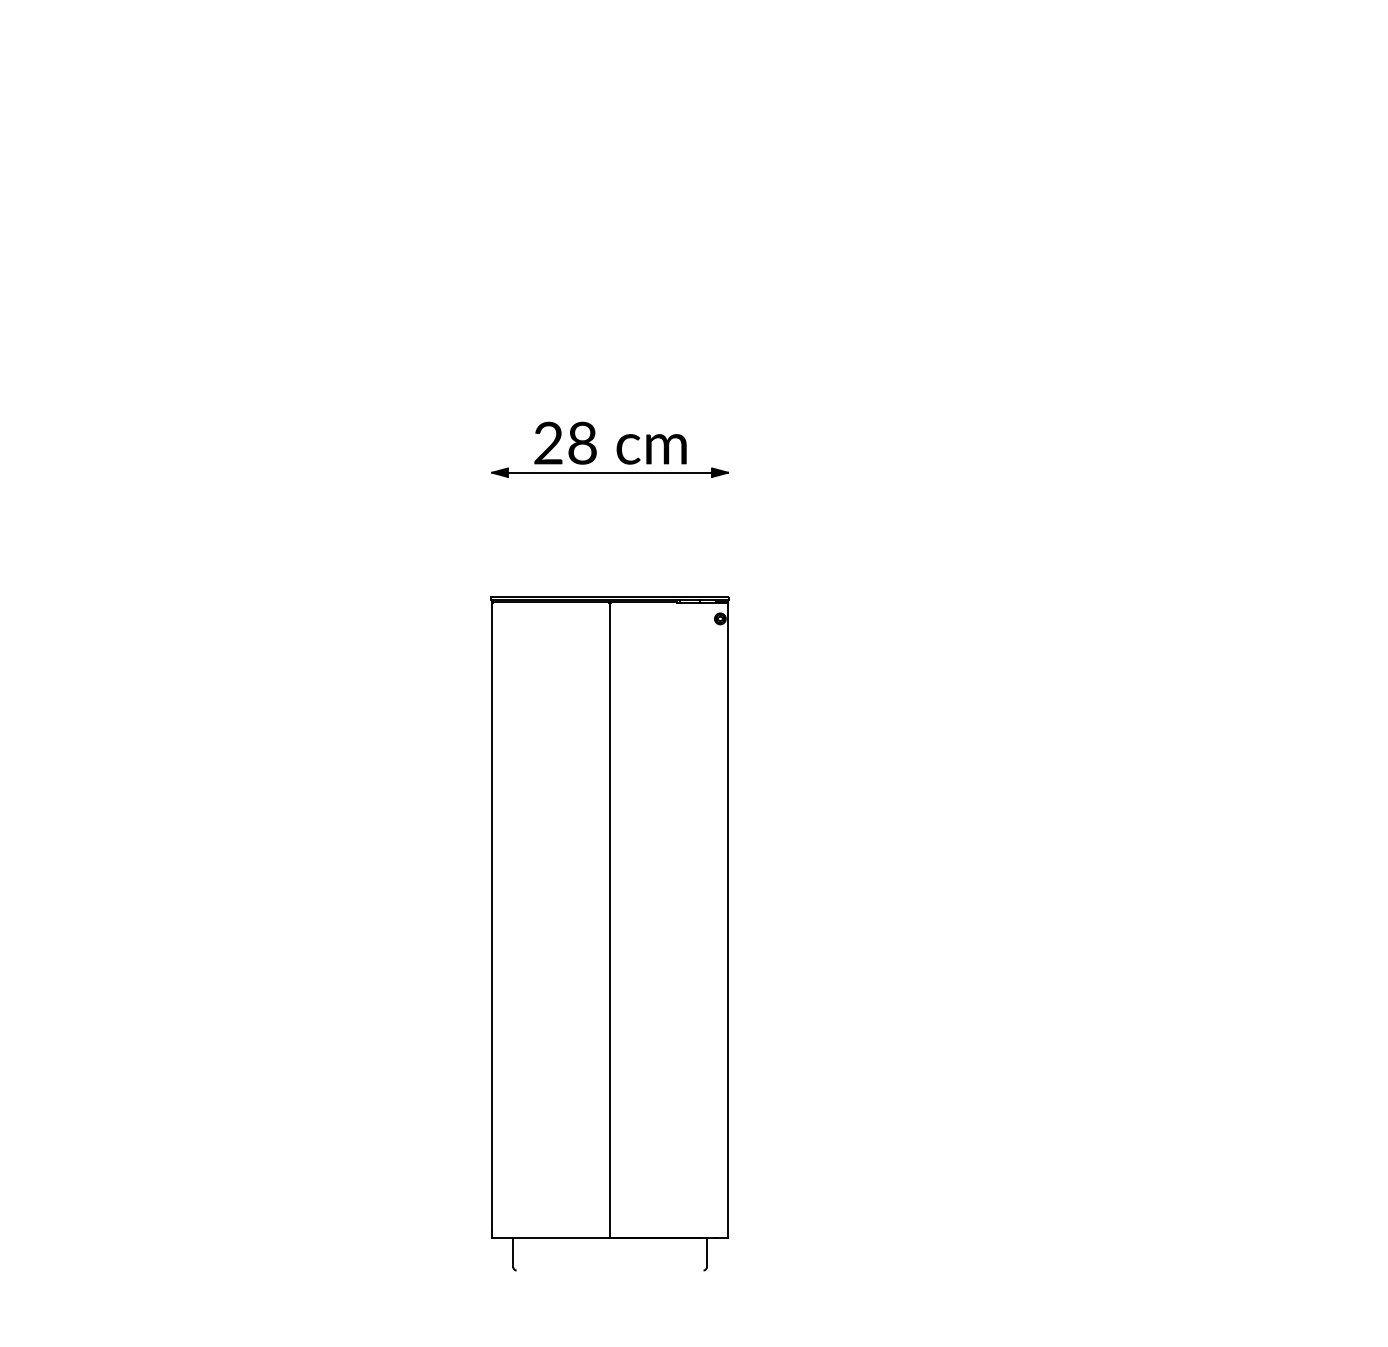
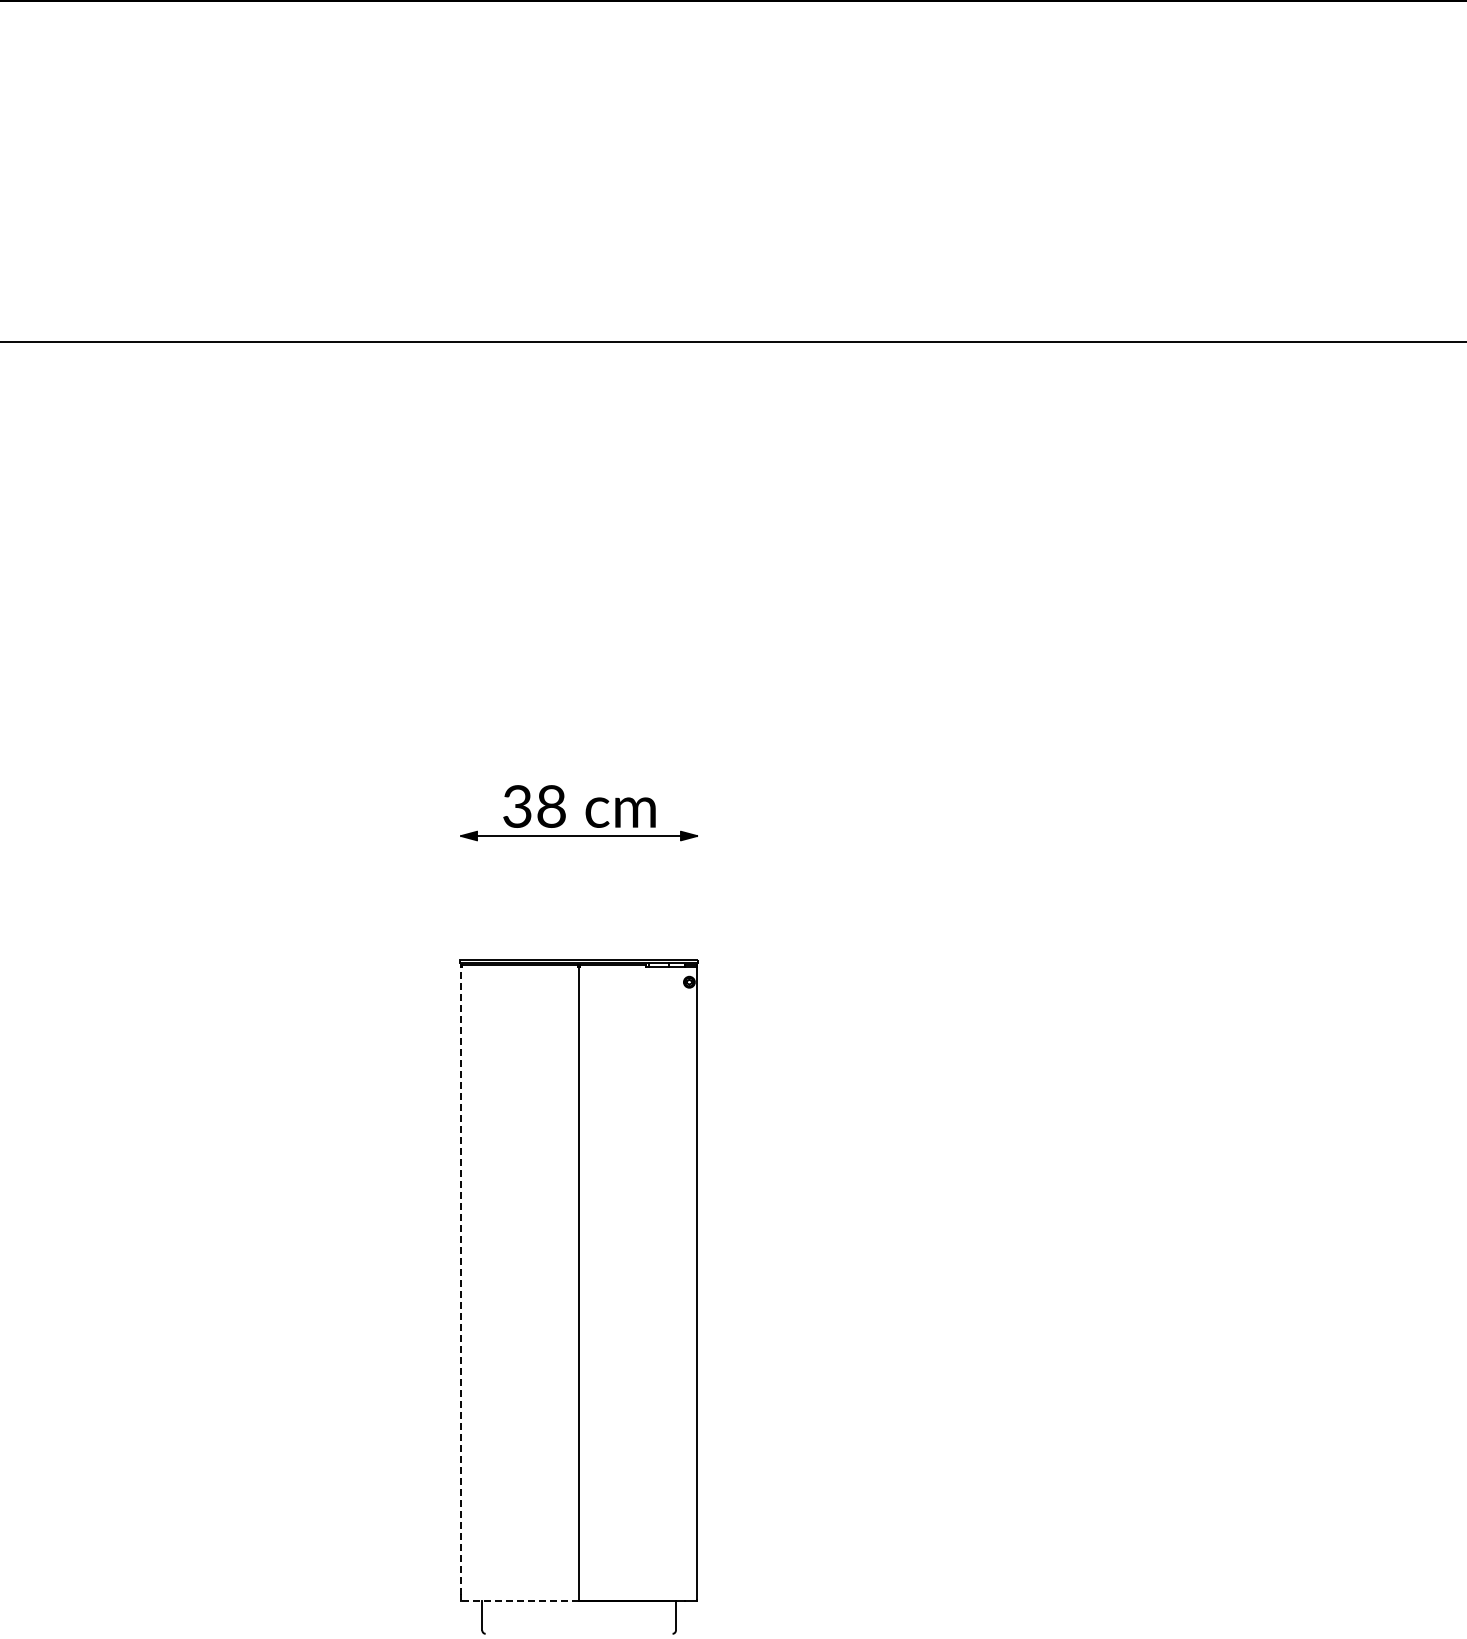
text: (548, 443) -> (517, 806), 28 -> 38
line: (492, 917) -> (461, 1280), solid -> dashed
line: (551, 1238) -> (520, 1601), solid -> dashed

